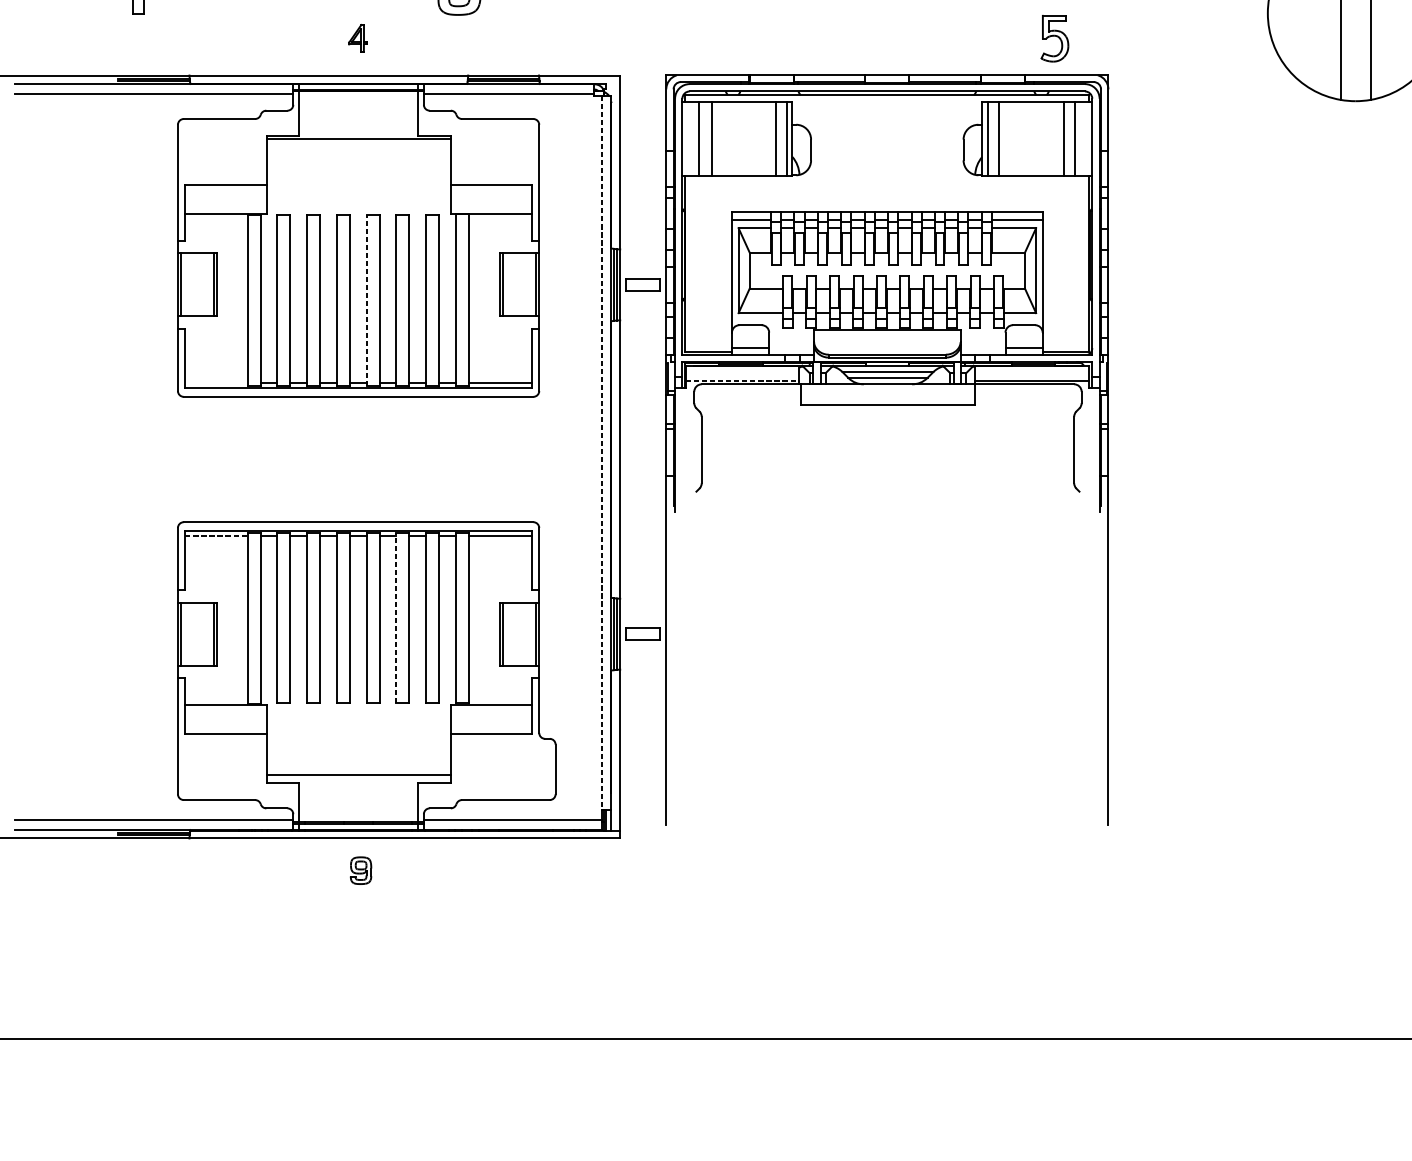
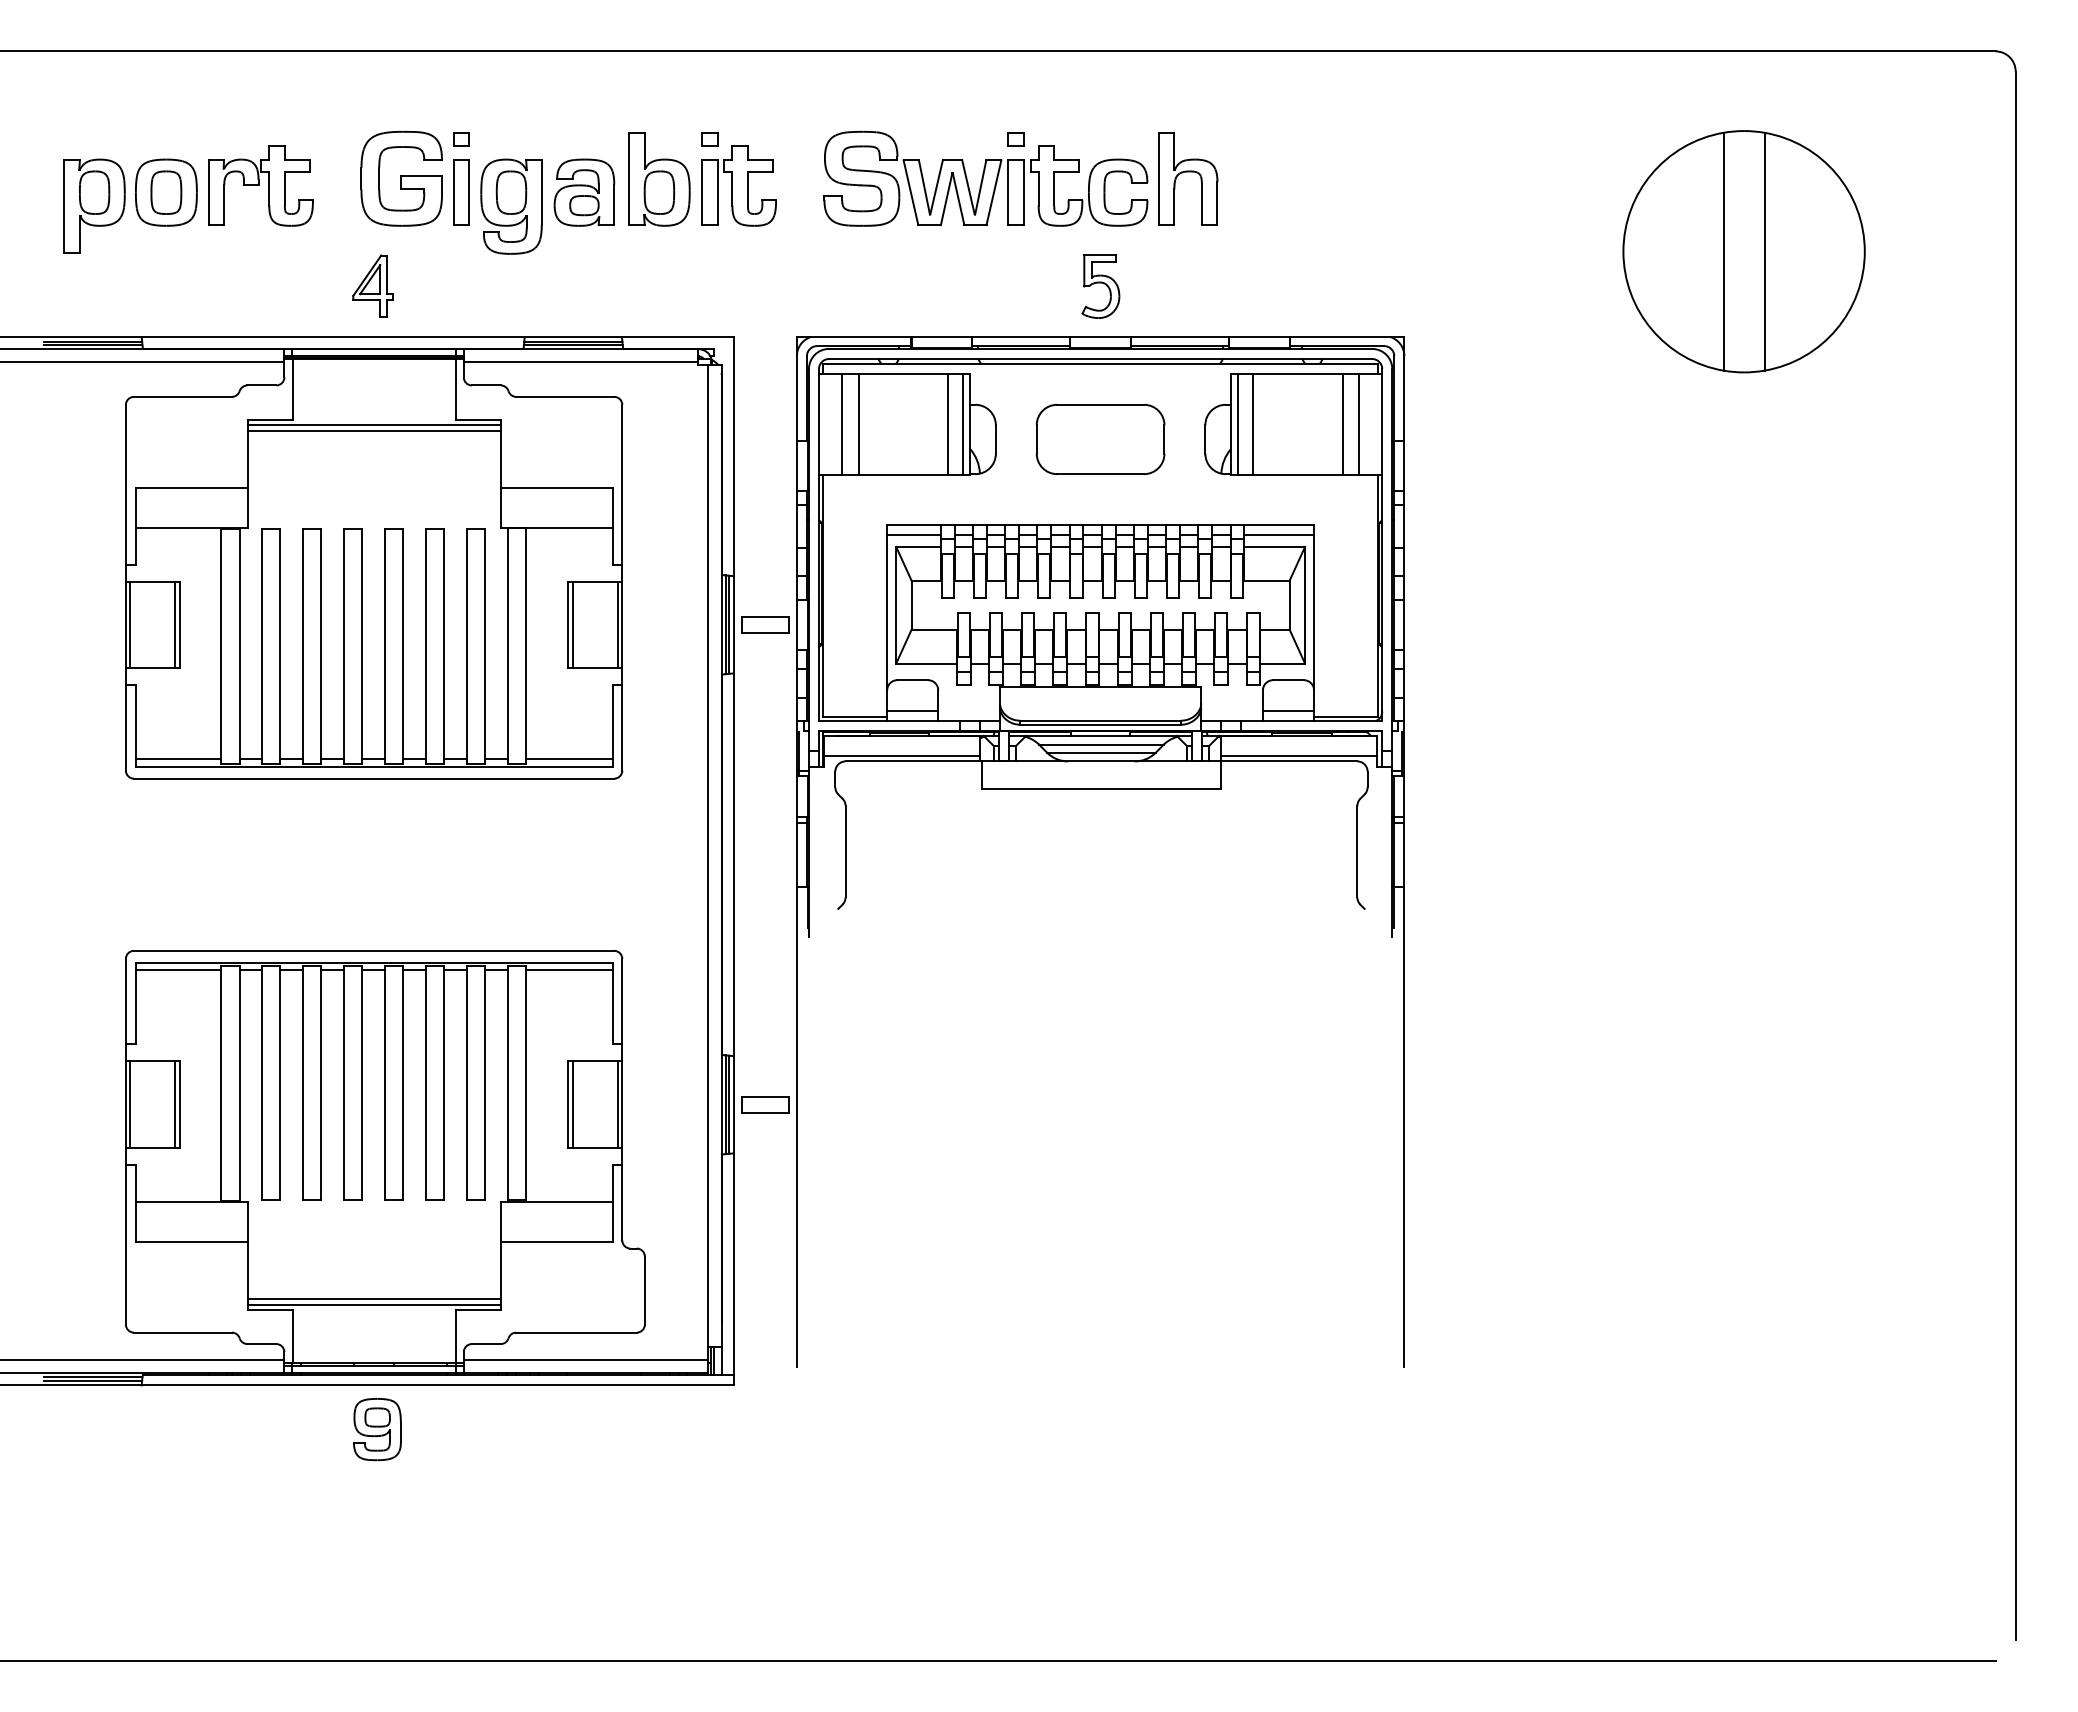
part: (357, 37) -> (372, 285), size x1.67
part: (1054, 38) -> (1100, 286), moved
line: (358, 143) -> (374, 430), added
part: (887, 149) -> (1100, 438), added
line: (366, 300) -> (384, 646), dashed -> solid
line: (743, 380) -> (902, 756), dashed -> solid
line: (216, 382) -> (178, 759), added
line: (601, 452) -> (708, 855), dashed -> solid
line: (216, 536) -> (178, 970), dashed -> solid
line: (395, 618) -> (425, 1082), dashed -> solid
line: (358, 779) -> (374, 1304), added
part: (361, 870) -> (377, 1429), size x1.67

